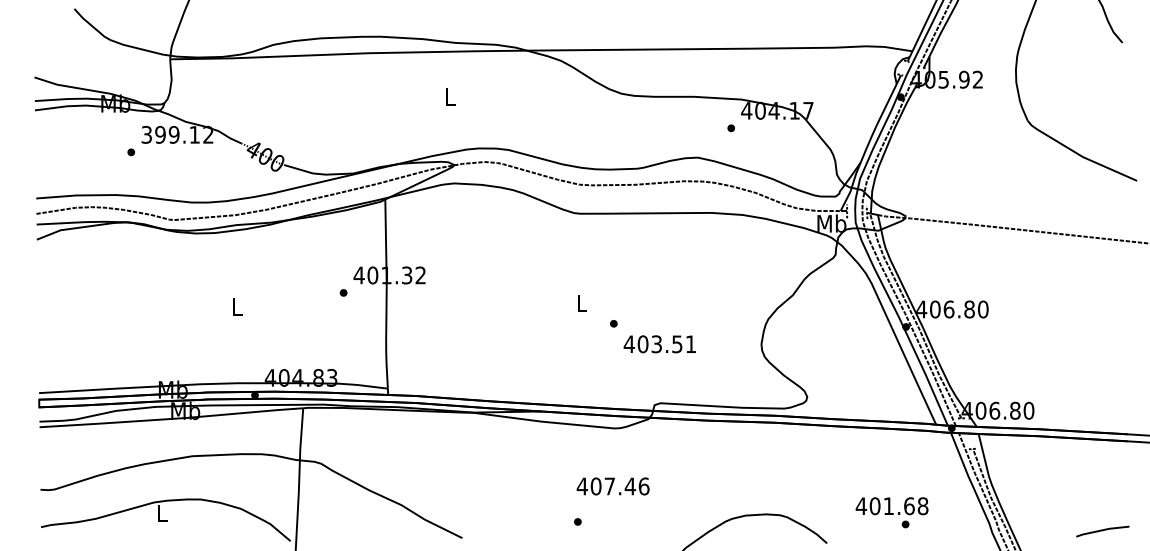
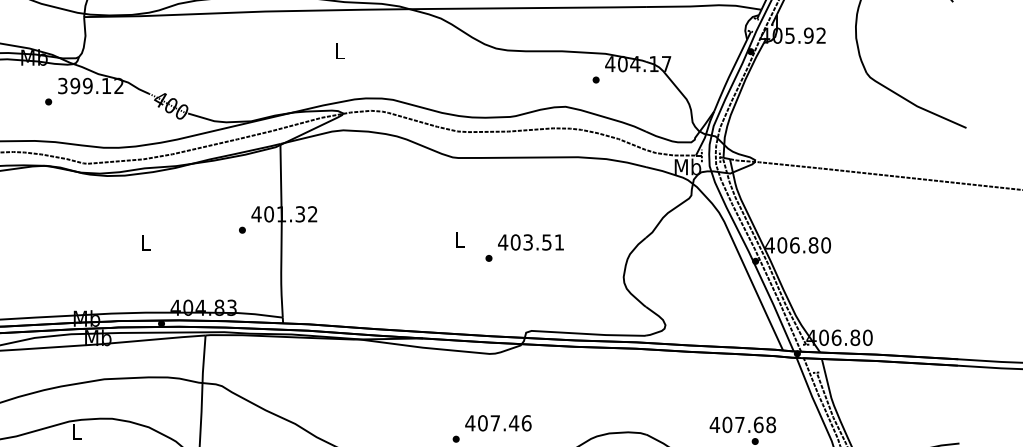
text: (659, 344) -> (530, 242), moved
text: (612, 486) -> (497, 423), moved
text: (888, 505) -> (739, 424), 401.68 -> 407.68

